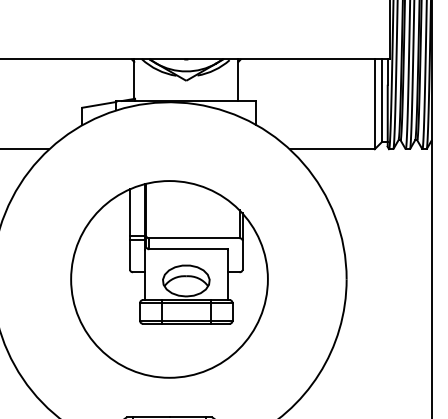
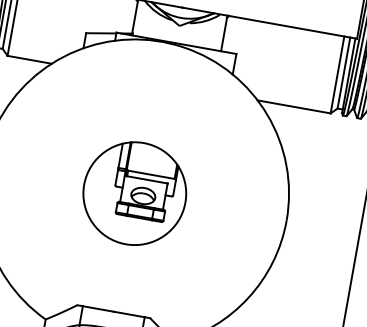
part: (169, 279) -> (134, 193), size x0.6

